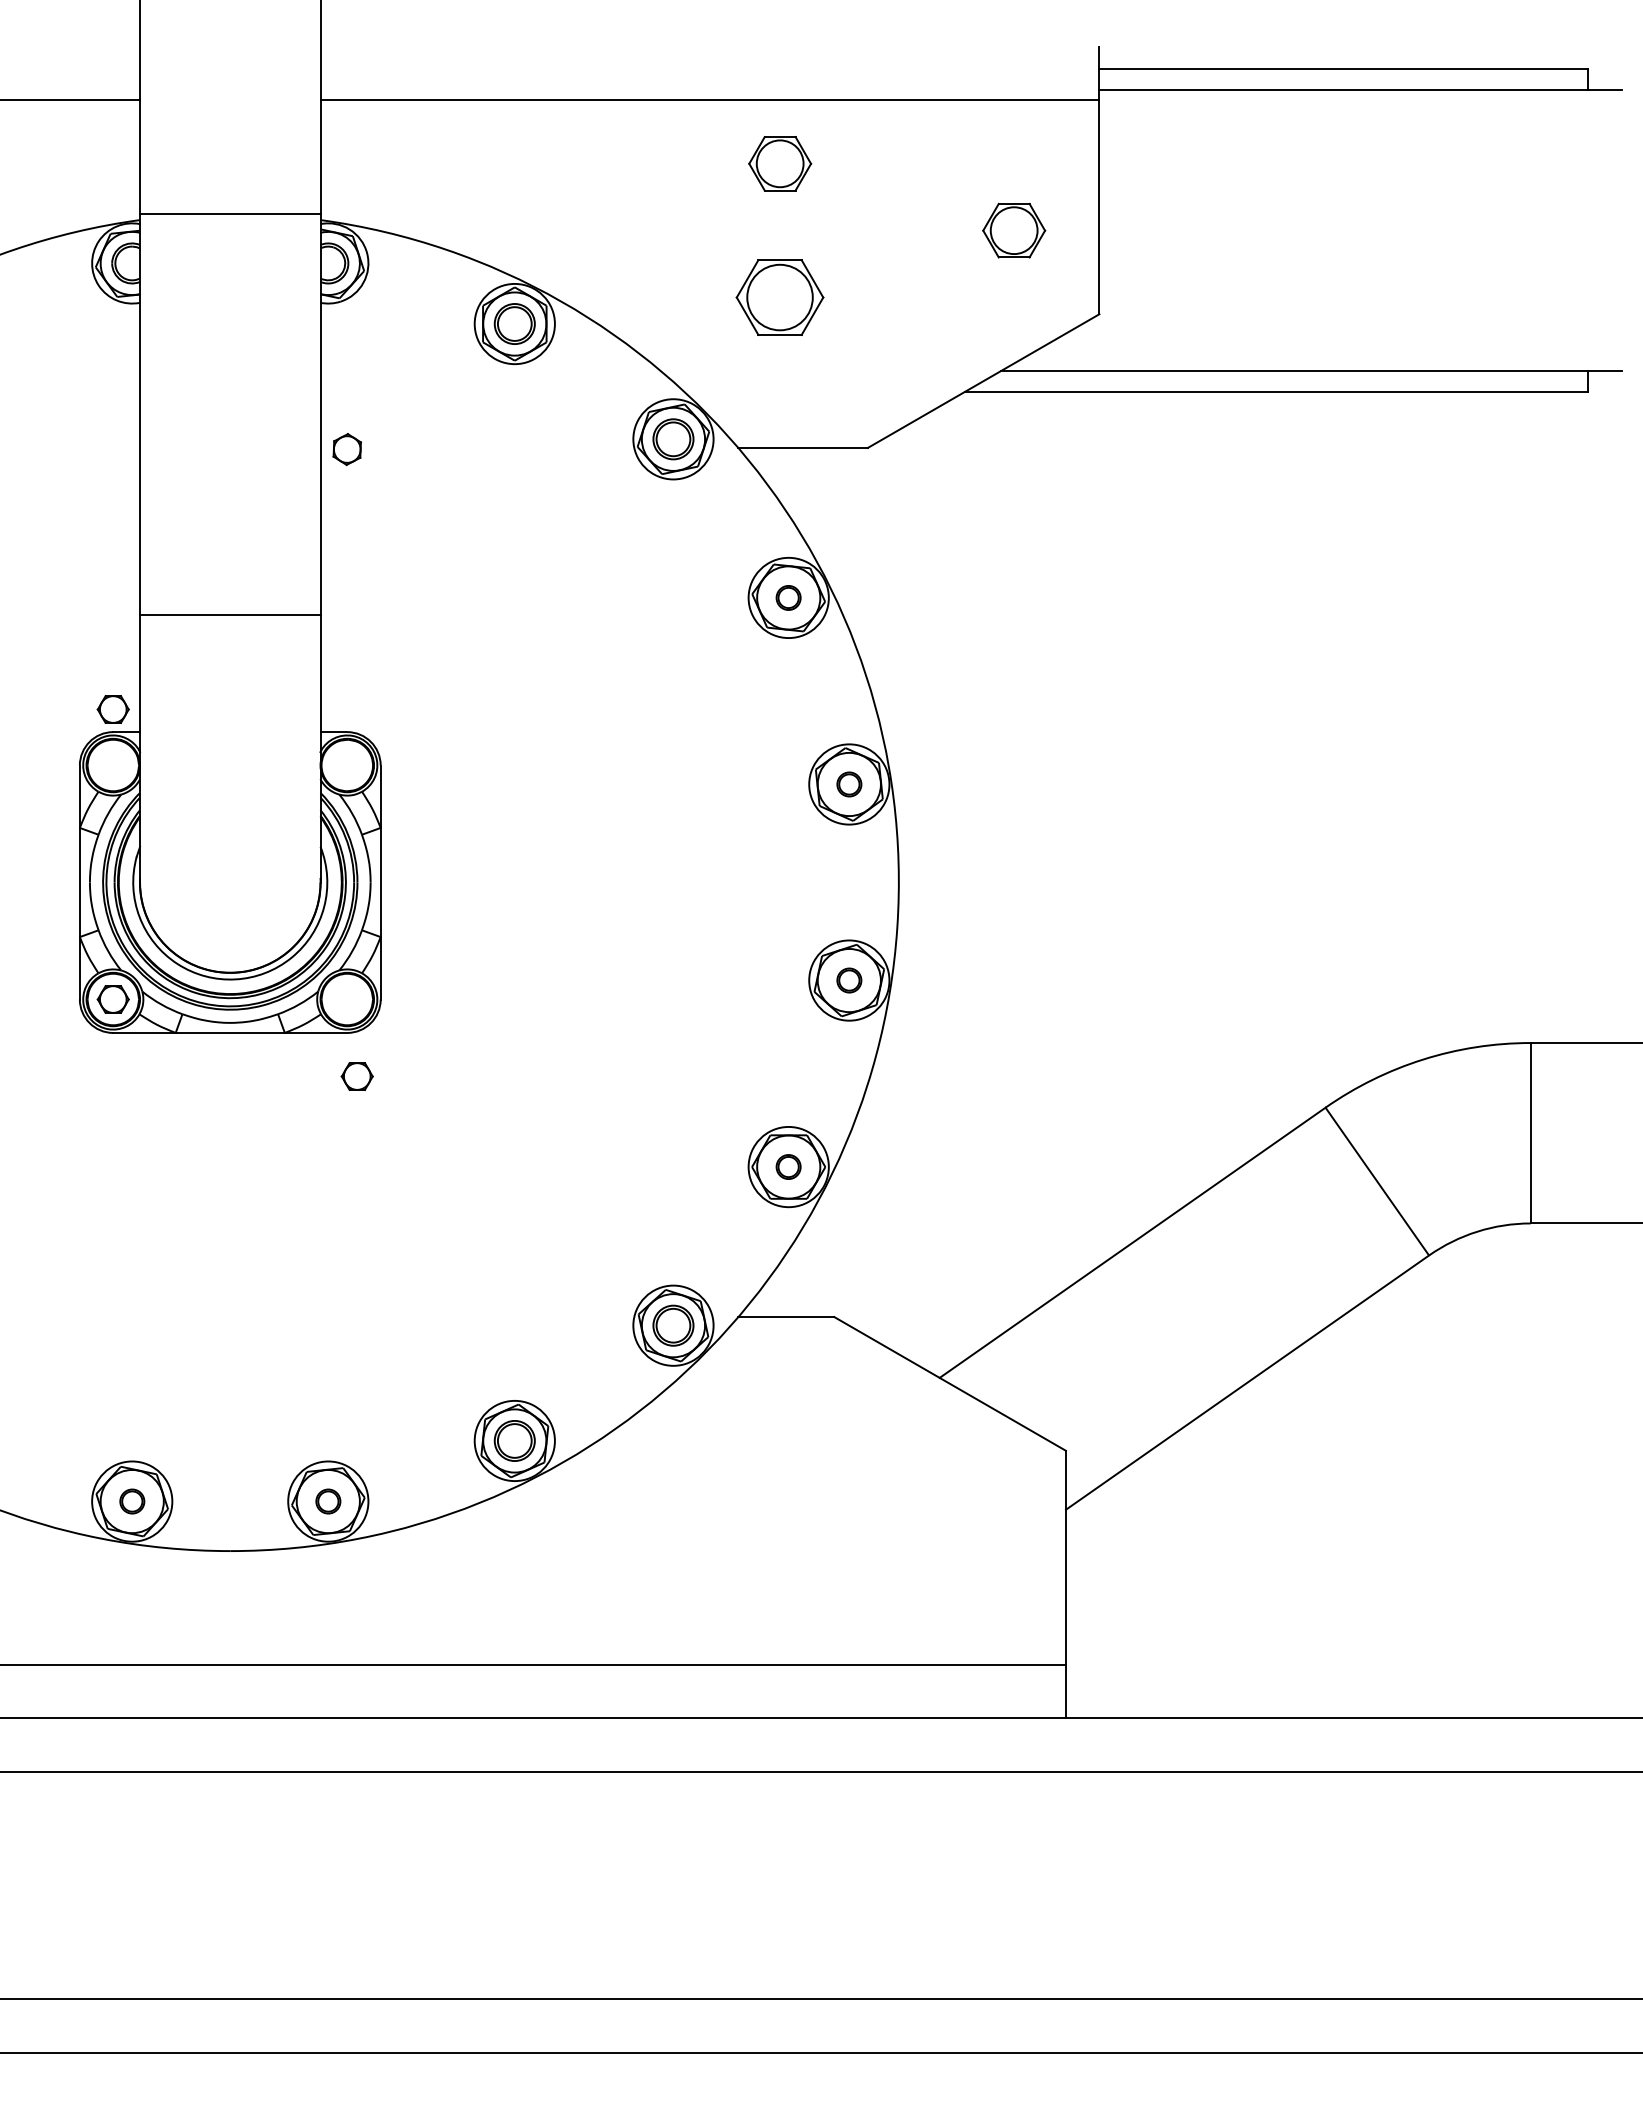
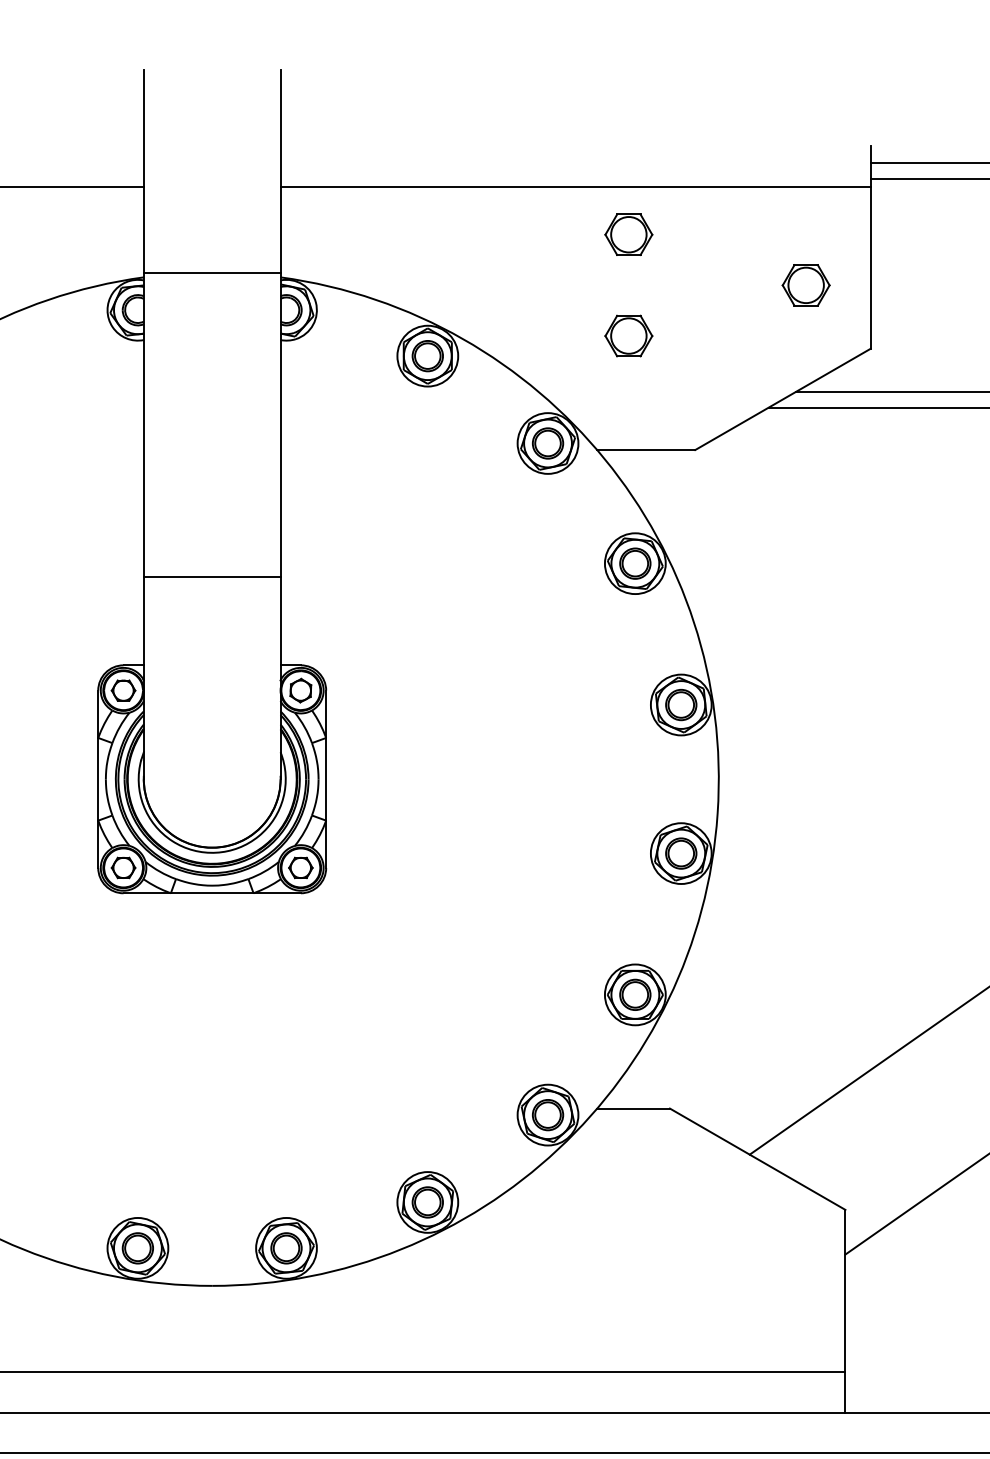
part: (780, 297) -> (629, 336), size x0.71
part: (346, 449) -> (300, 690), moved
part: (788, 597) -> (635, 563), size x1.67
part: (112, 709) -> (122, 690), moved
part: (849, 784) -> (681, 705), size x1.67
part: (849, 980) -> (681, 853), size x1.67
part: (356, 1076) -> (300, 867), moved
part: (788, 1166) -> (635, 994), size x1.67
part: (132, 1501) -> (138, 1248), size x1.67
part: (328, 1501) -> (286, 1248), size x1.67

